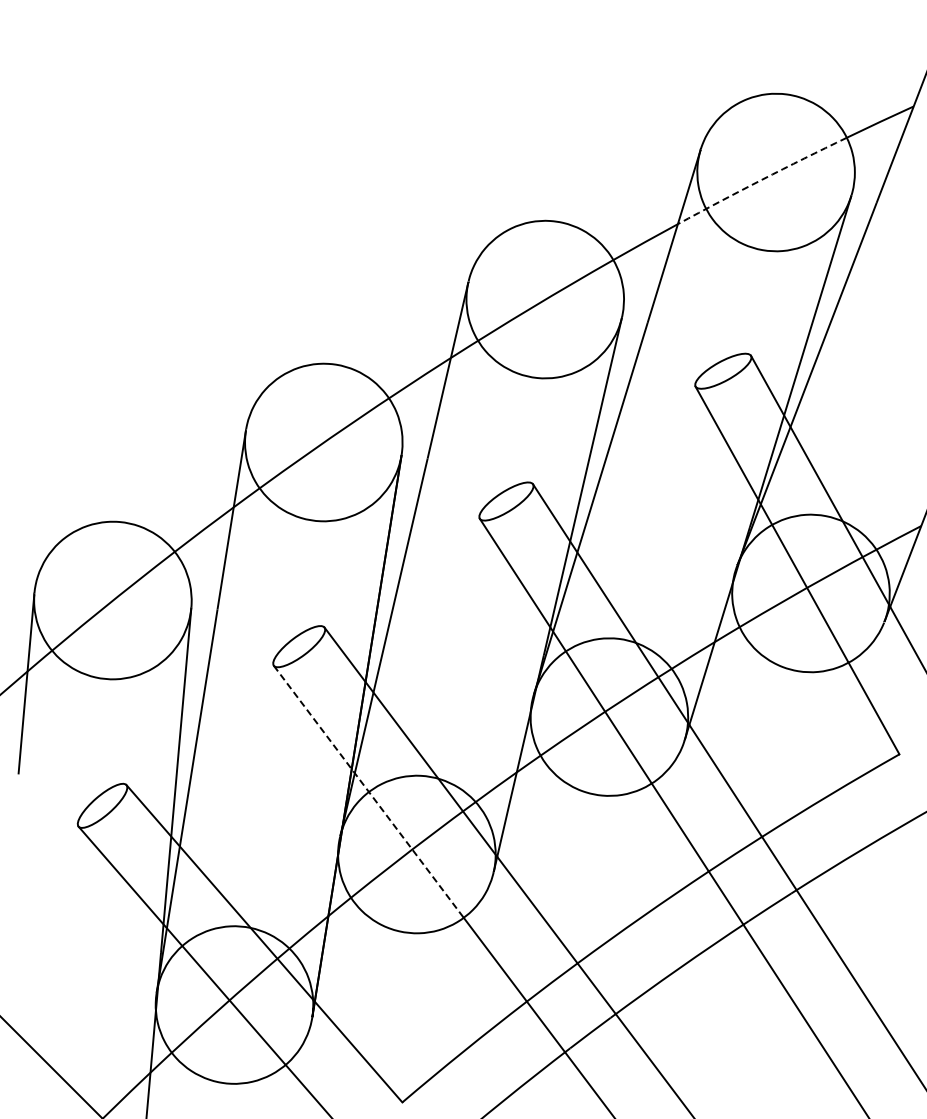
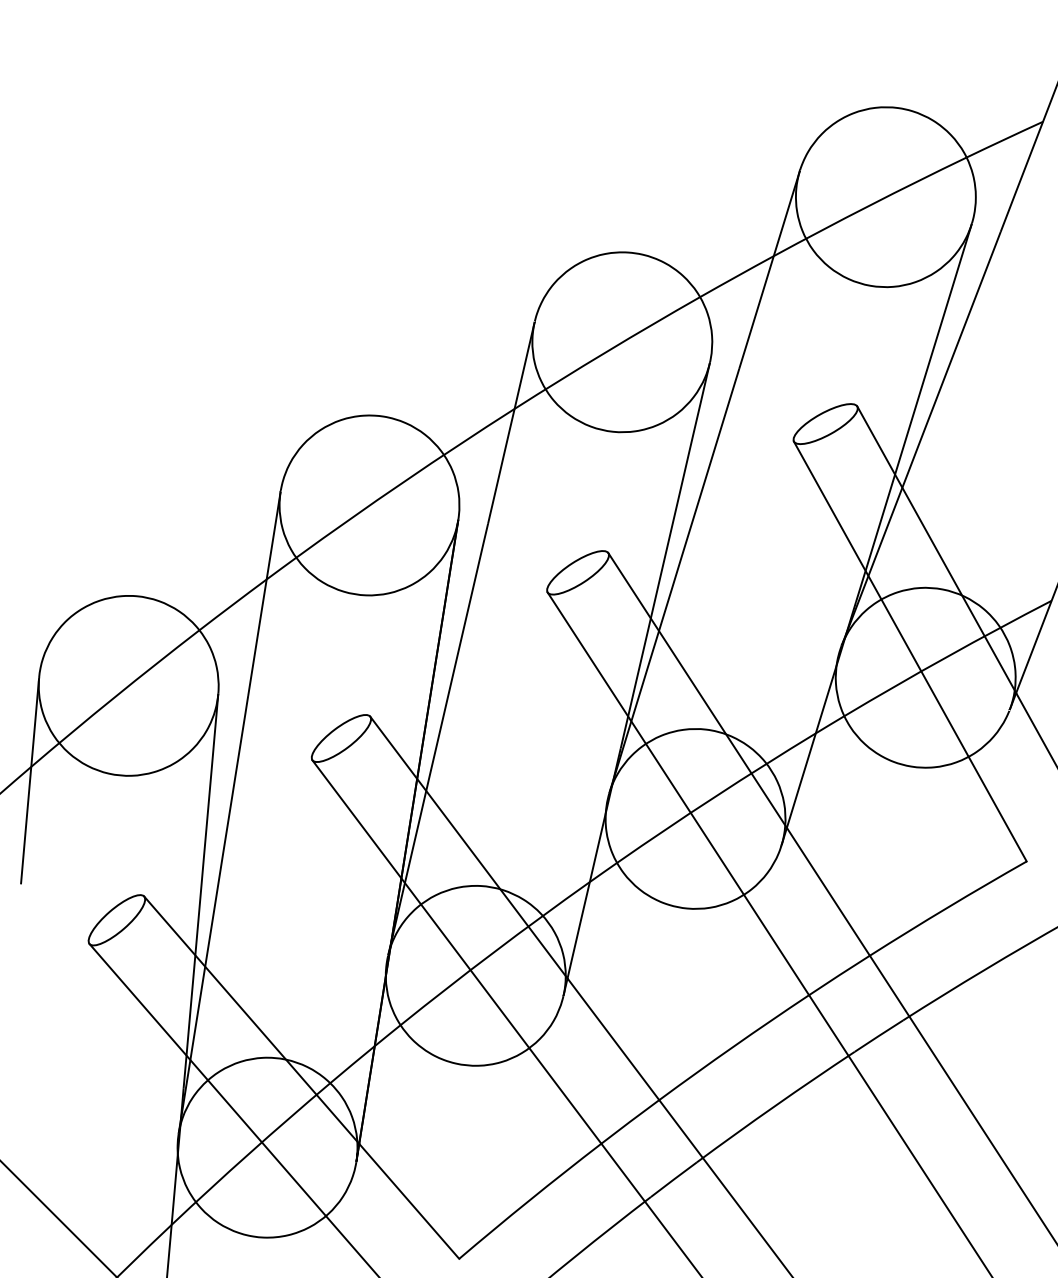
arc: (761, 179) -> (869, 205), dashed -> solid
line: (368, 791) -> (420, 903), dashed -> solid

